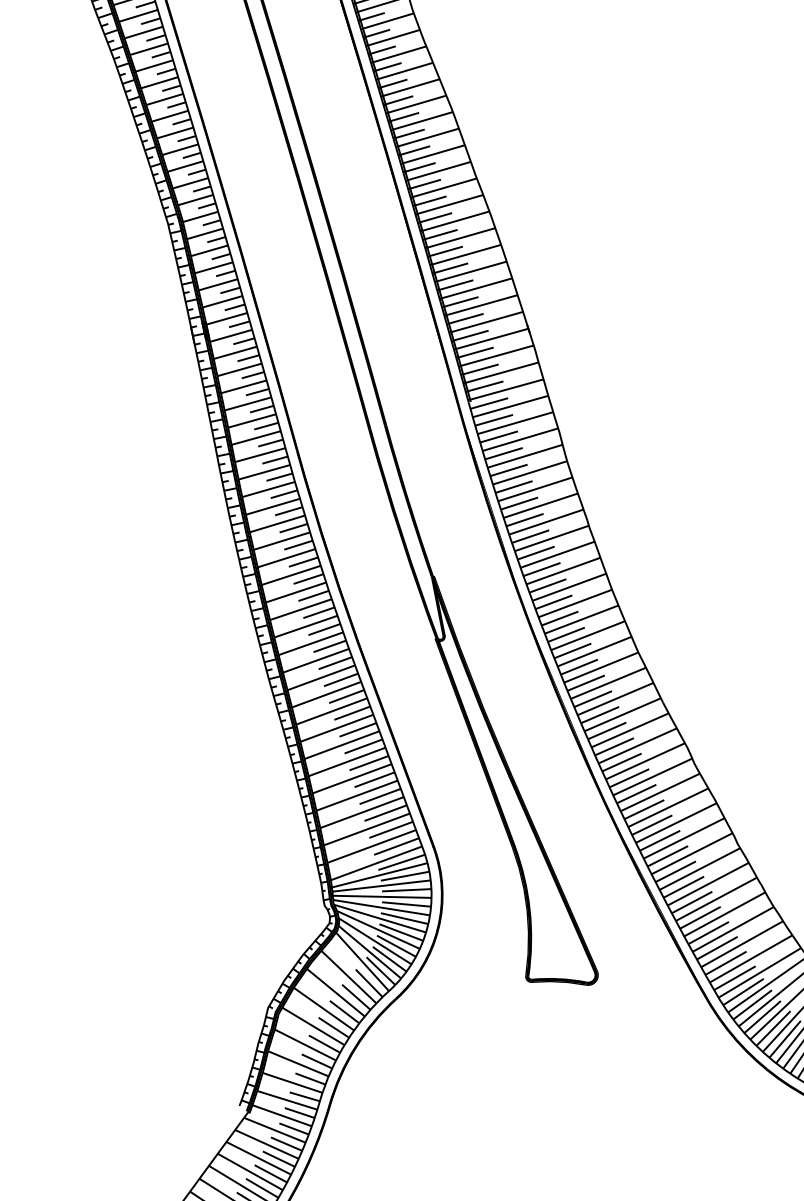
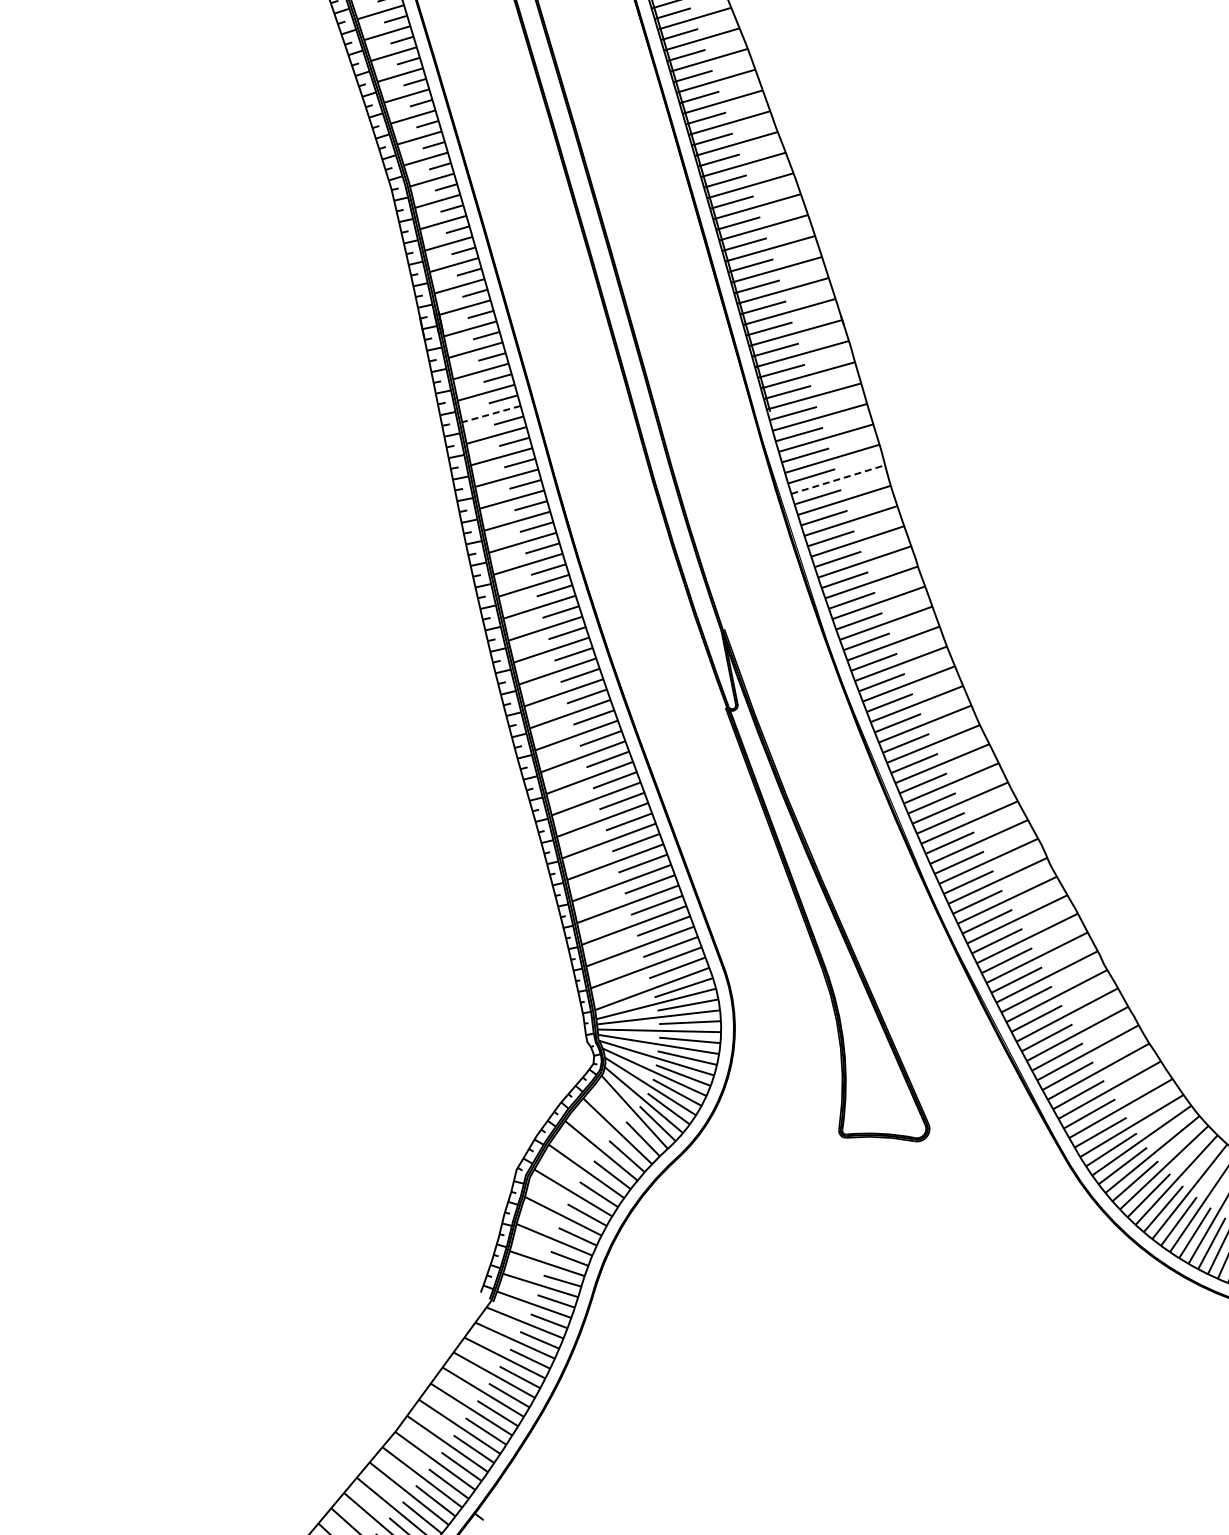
line: (247, 404) -> (490, 414), solid -> dashed
line: (525, 456) -> (838, 479), solid -> dashed

